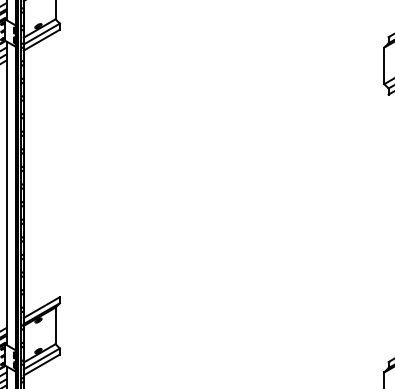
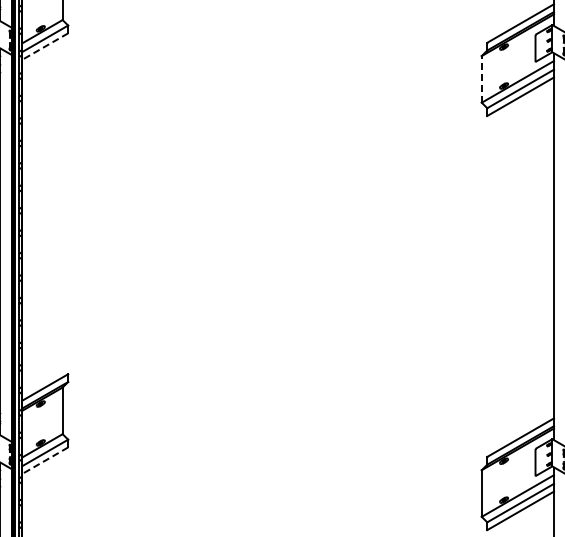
line: (42, 40) -> (45, 46), solid -> dashed
line: (384, 65) -> (481, 78), solid -> dashed
line: (42, 364) -> (45, 460), solid -> dashed

